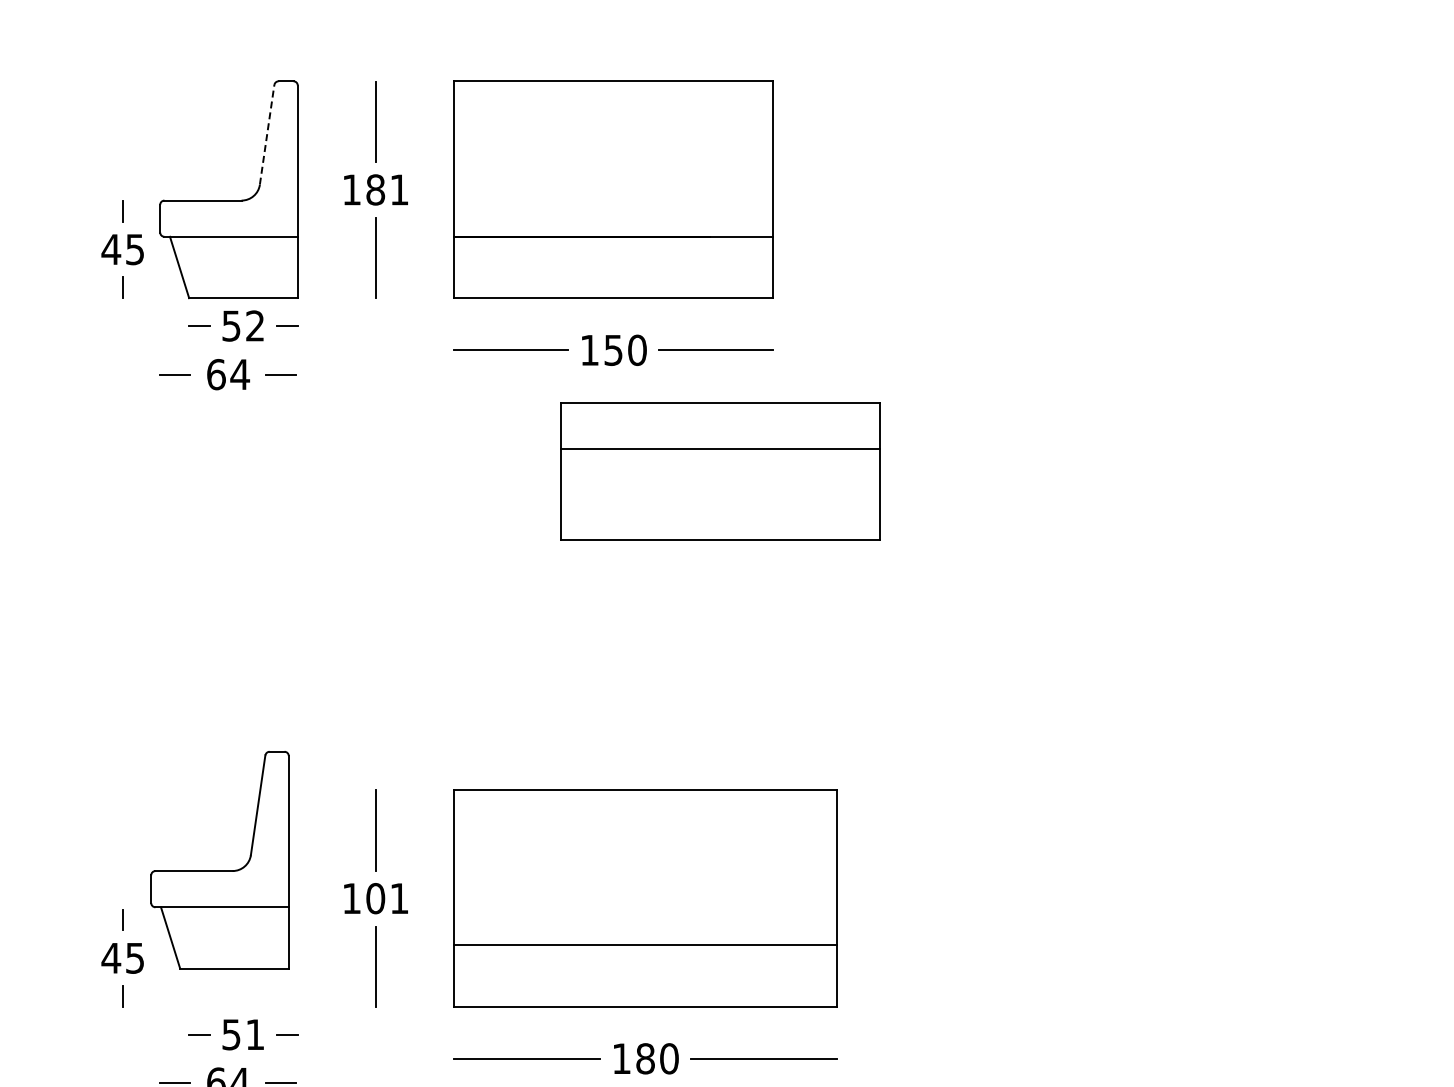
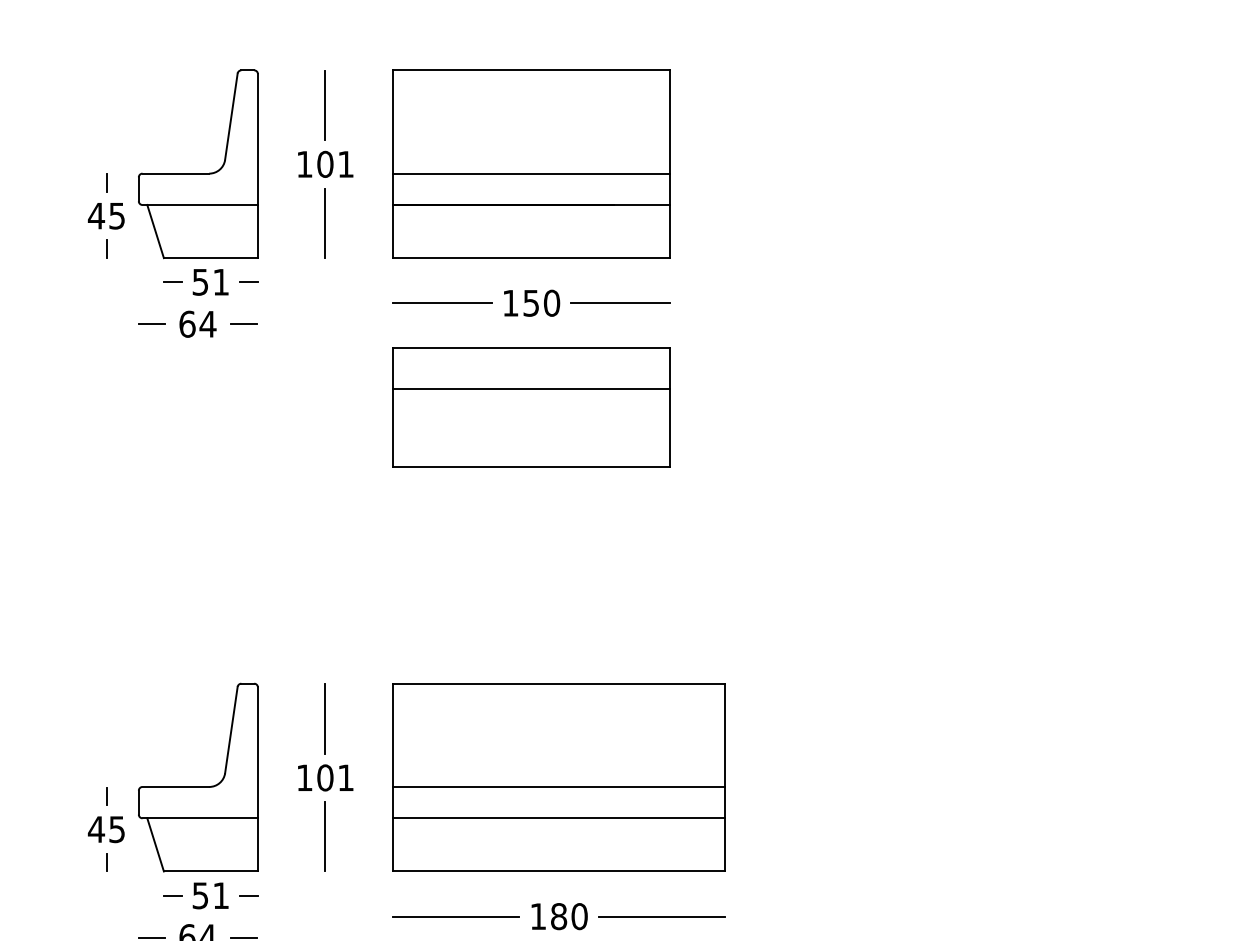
line: (267, 134) -> (231, 116), dashed -> solid
text: (375, 189) -> (325, 164), 181 -> 101
line: (613, 200) -> (531, 173), added
text: (254, 325) -> (220, 281), 52 -> 51
part: (720, 471) -> (531, 408), moved
part: (219, 870) -> (197, 786), moved
line: (645, 909) -> (558, 787), added

